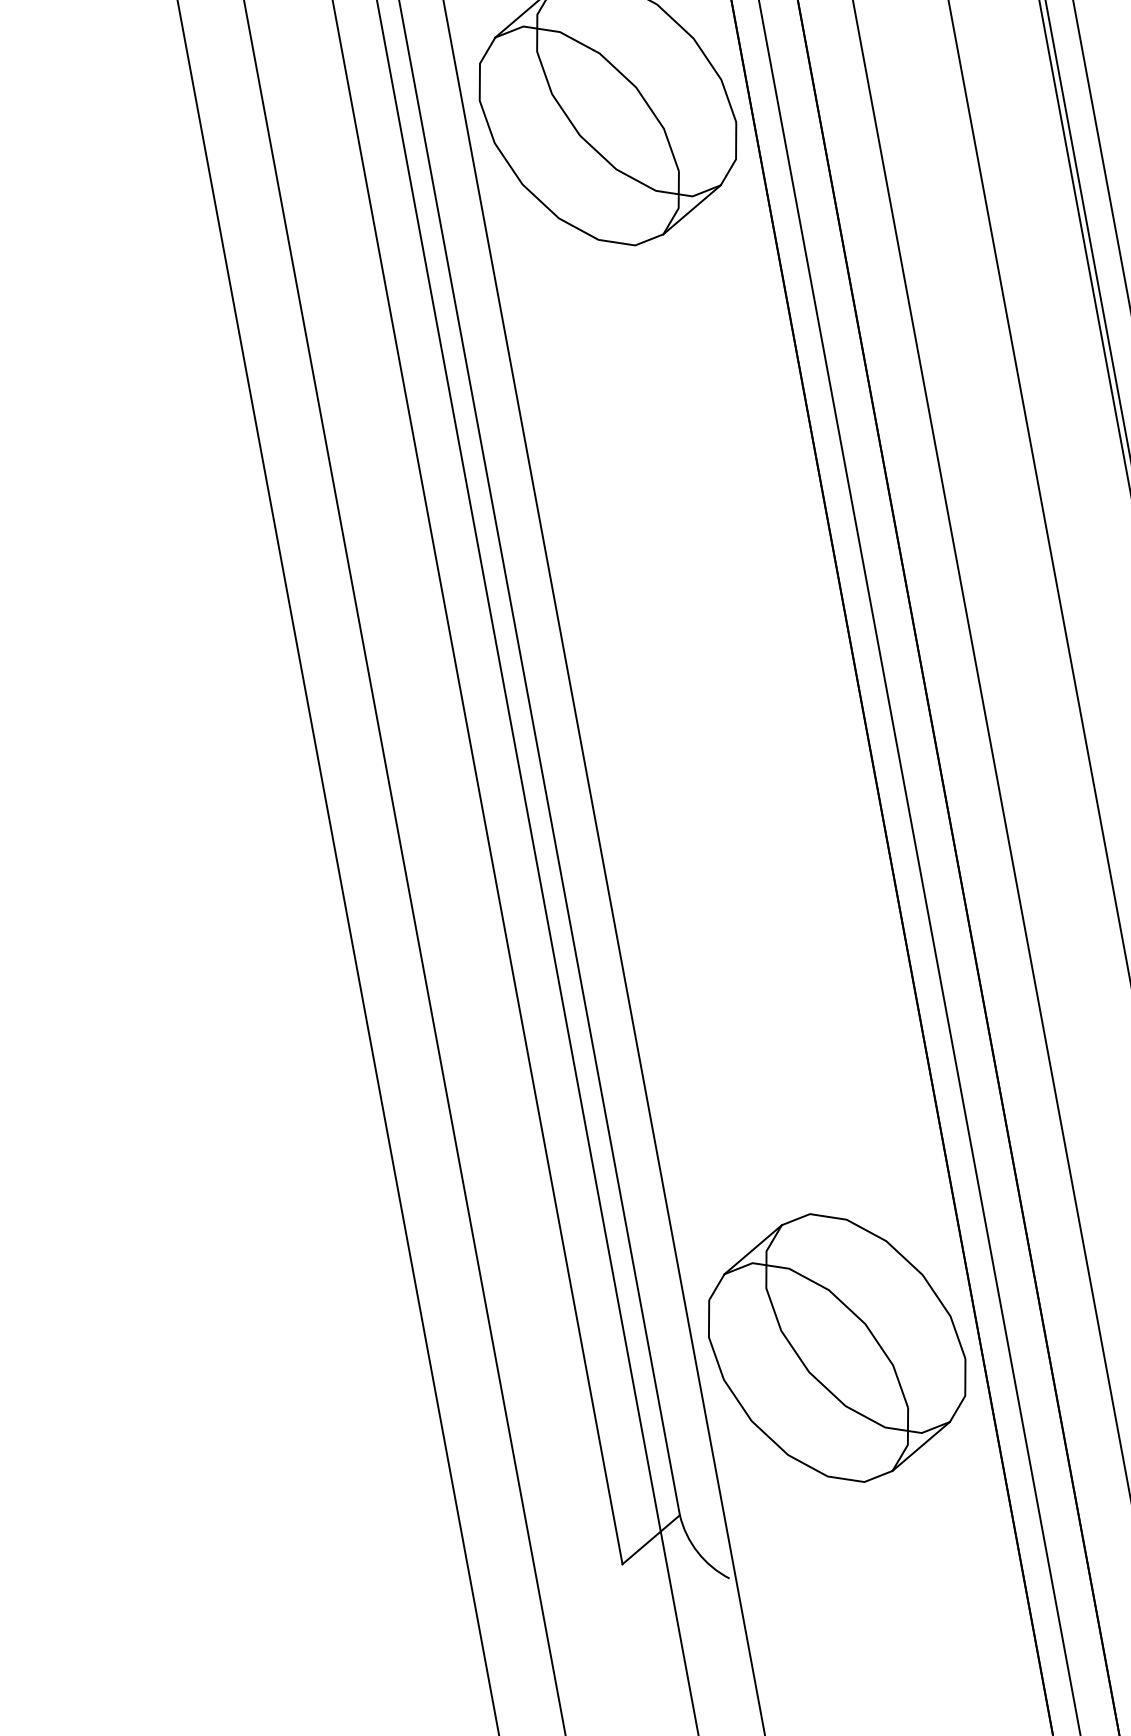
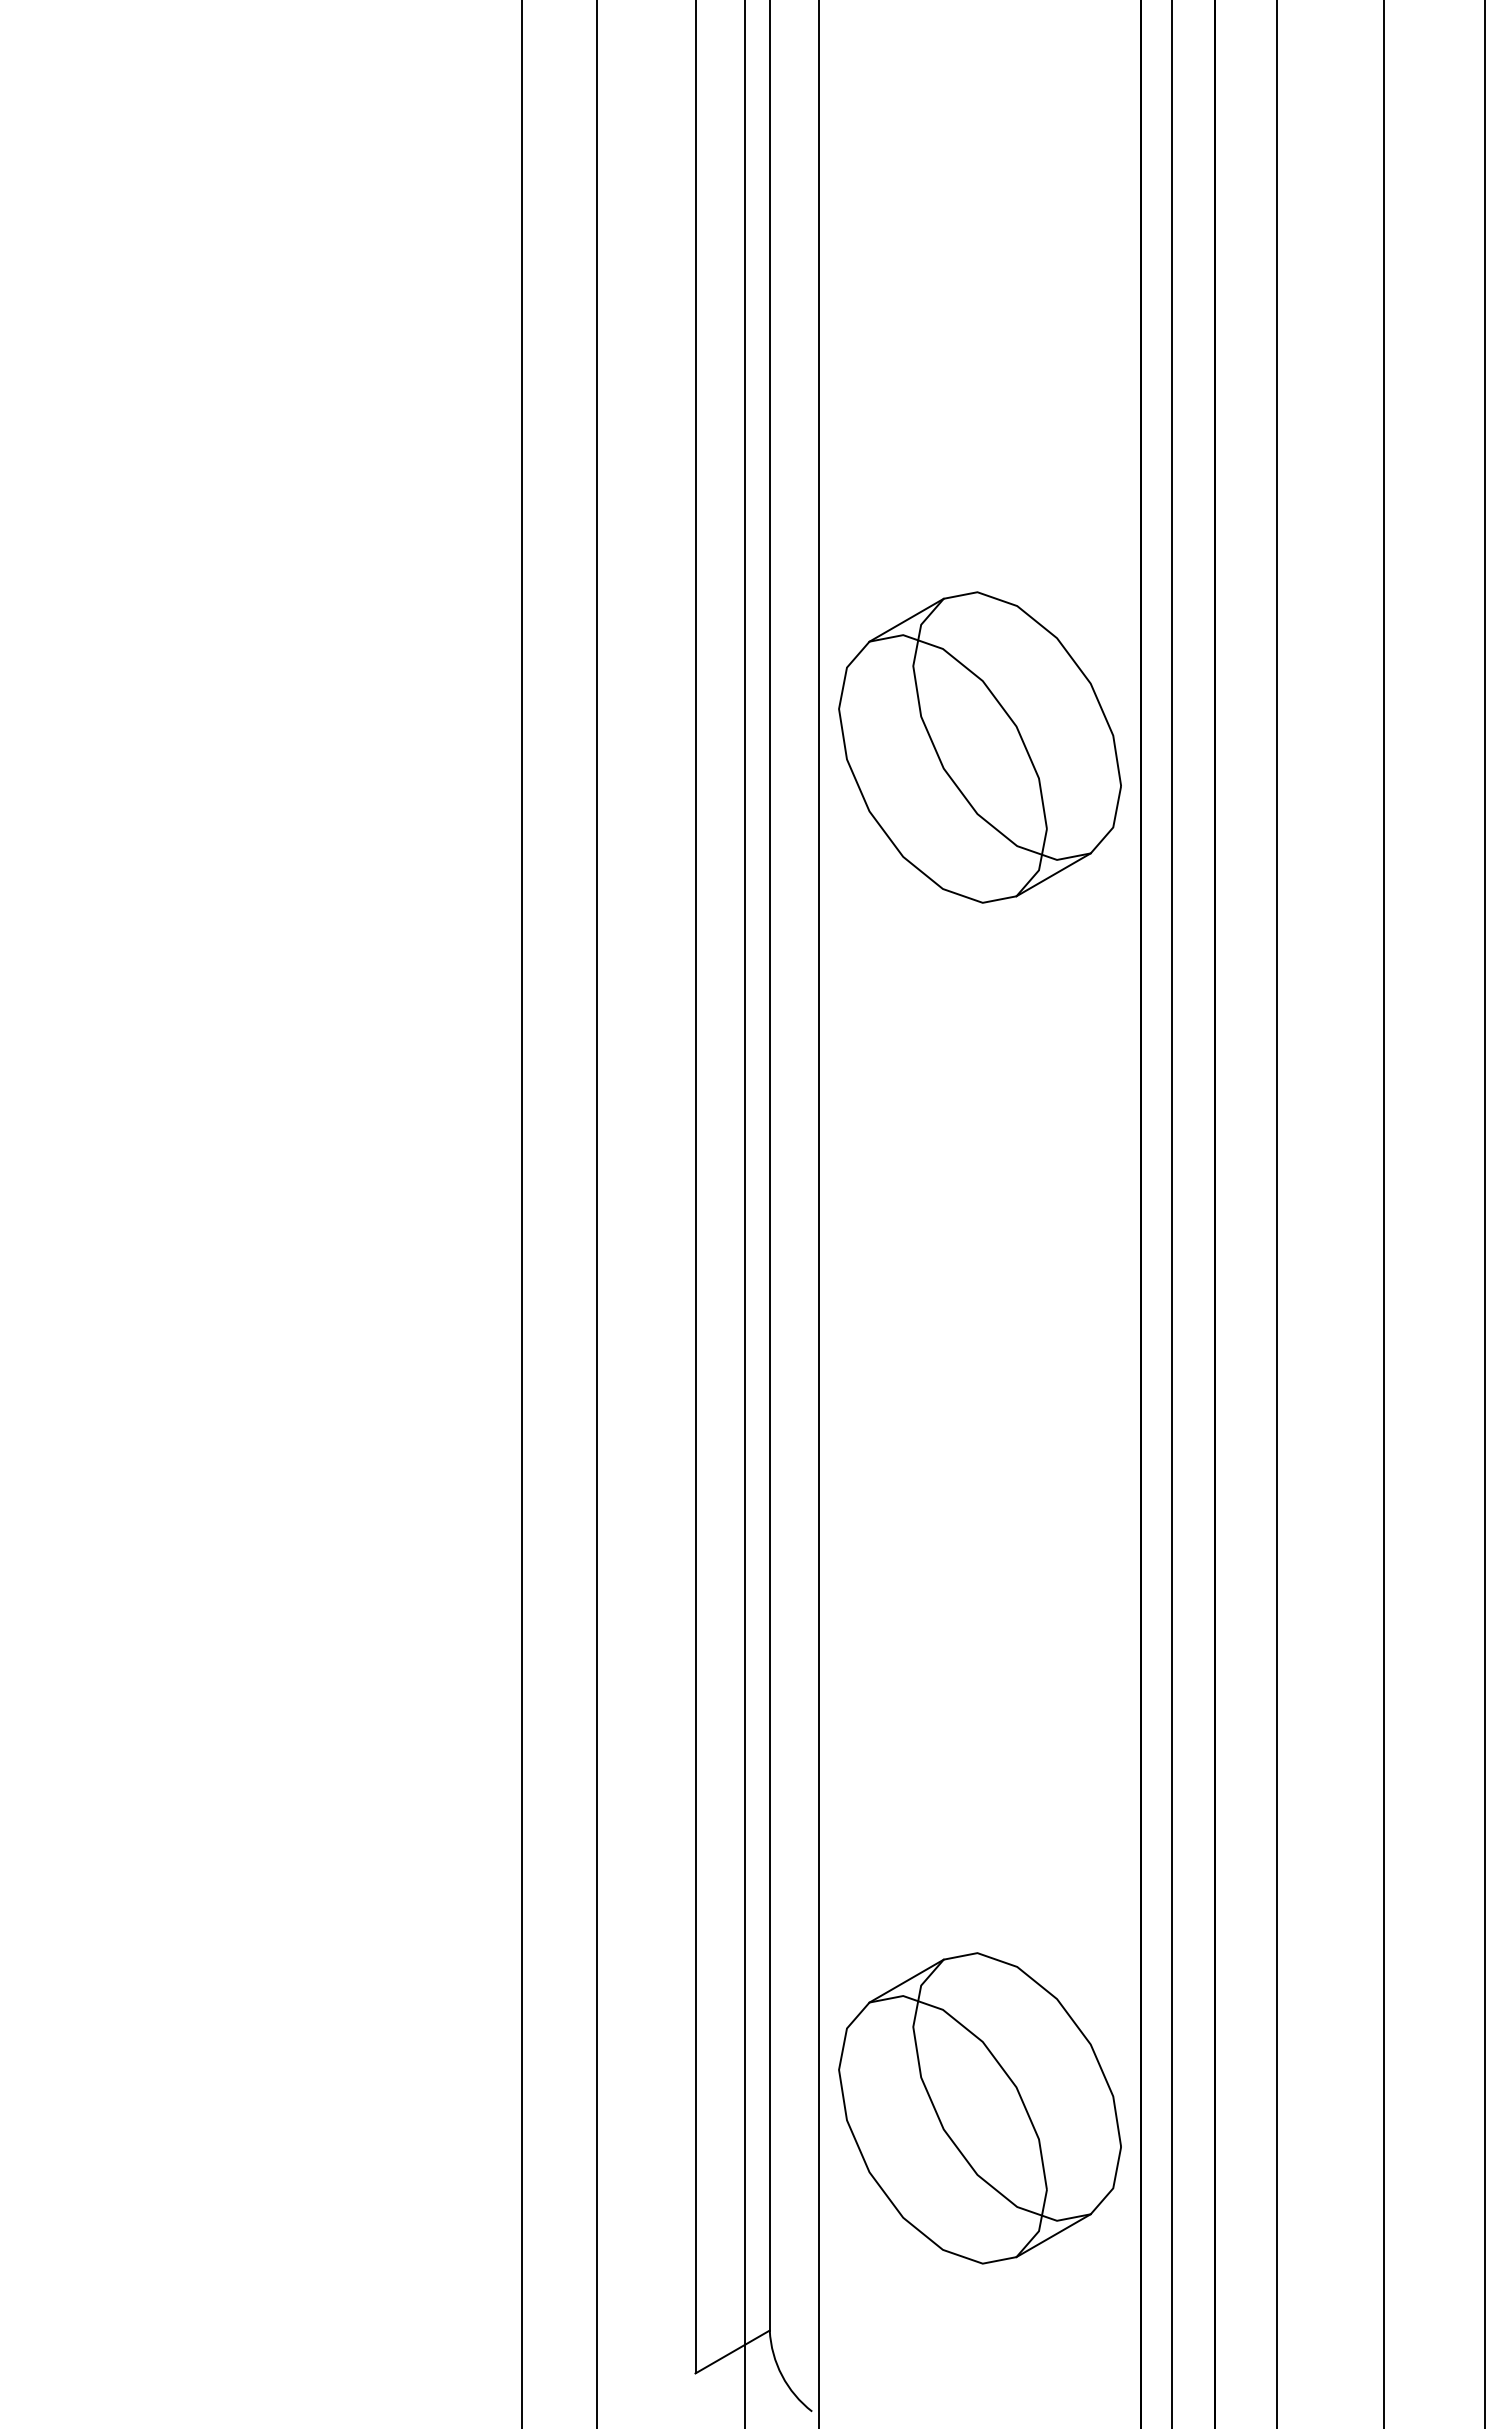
part: (836, 1348) -> (979, 2108), moved

